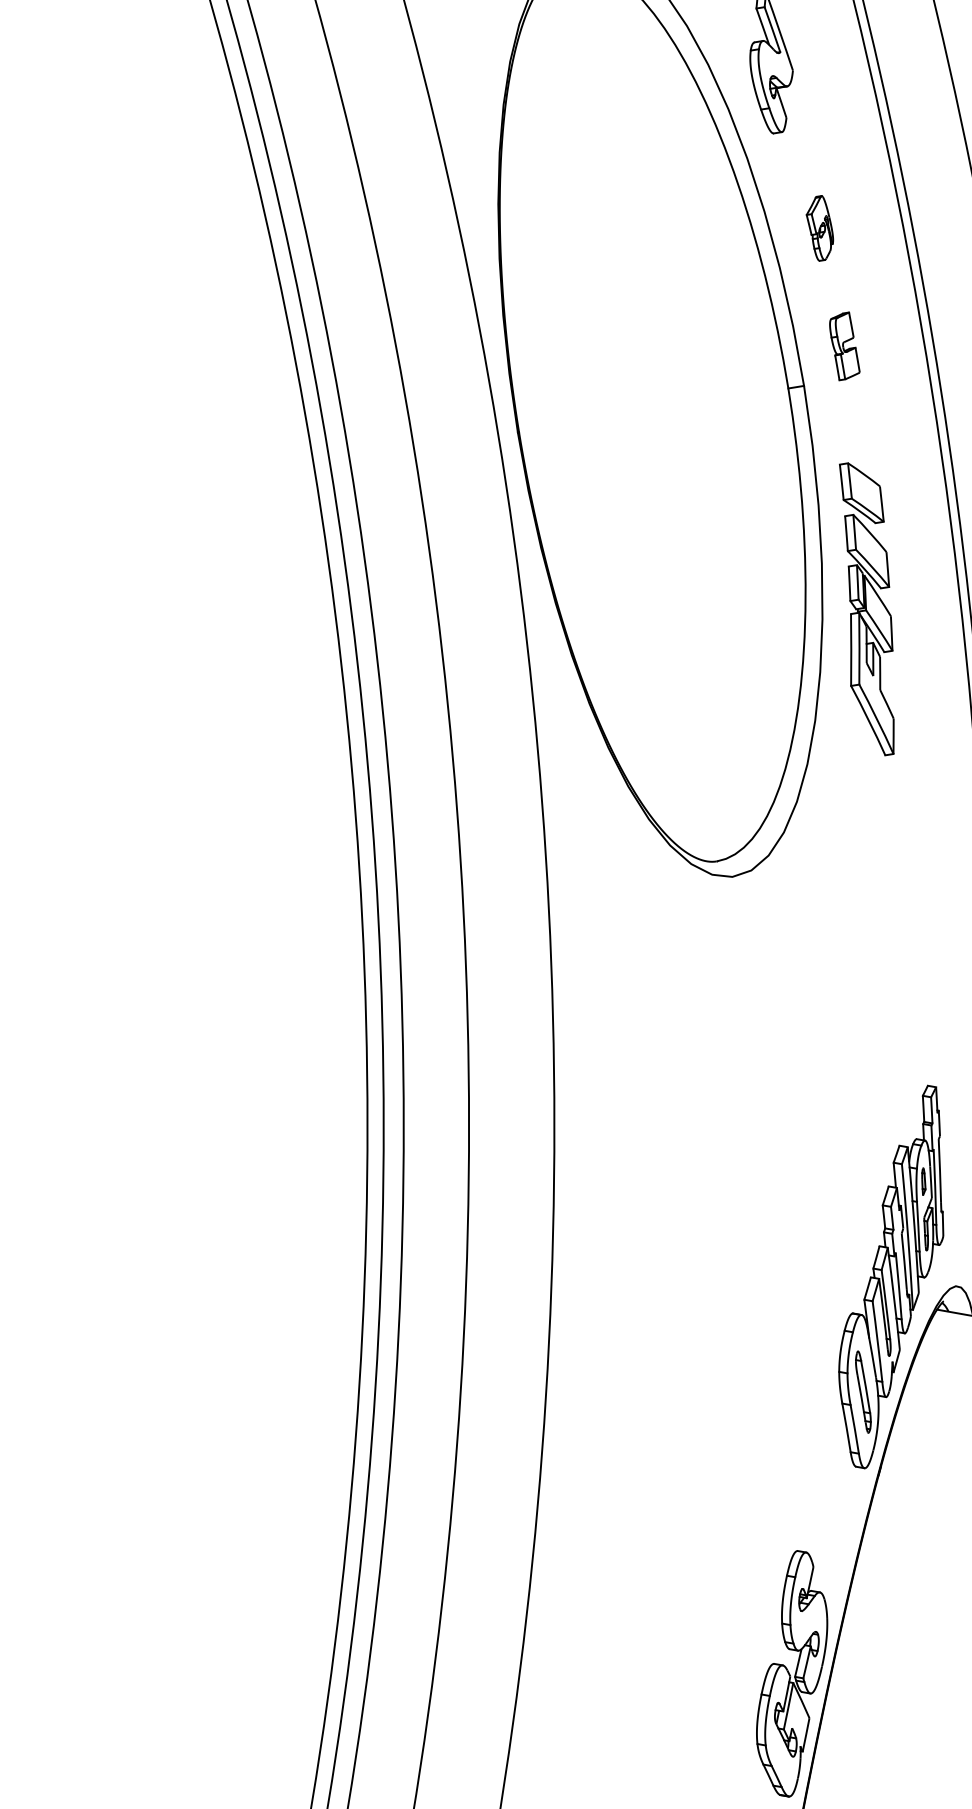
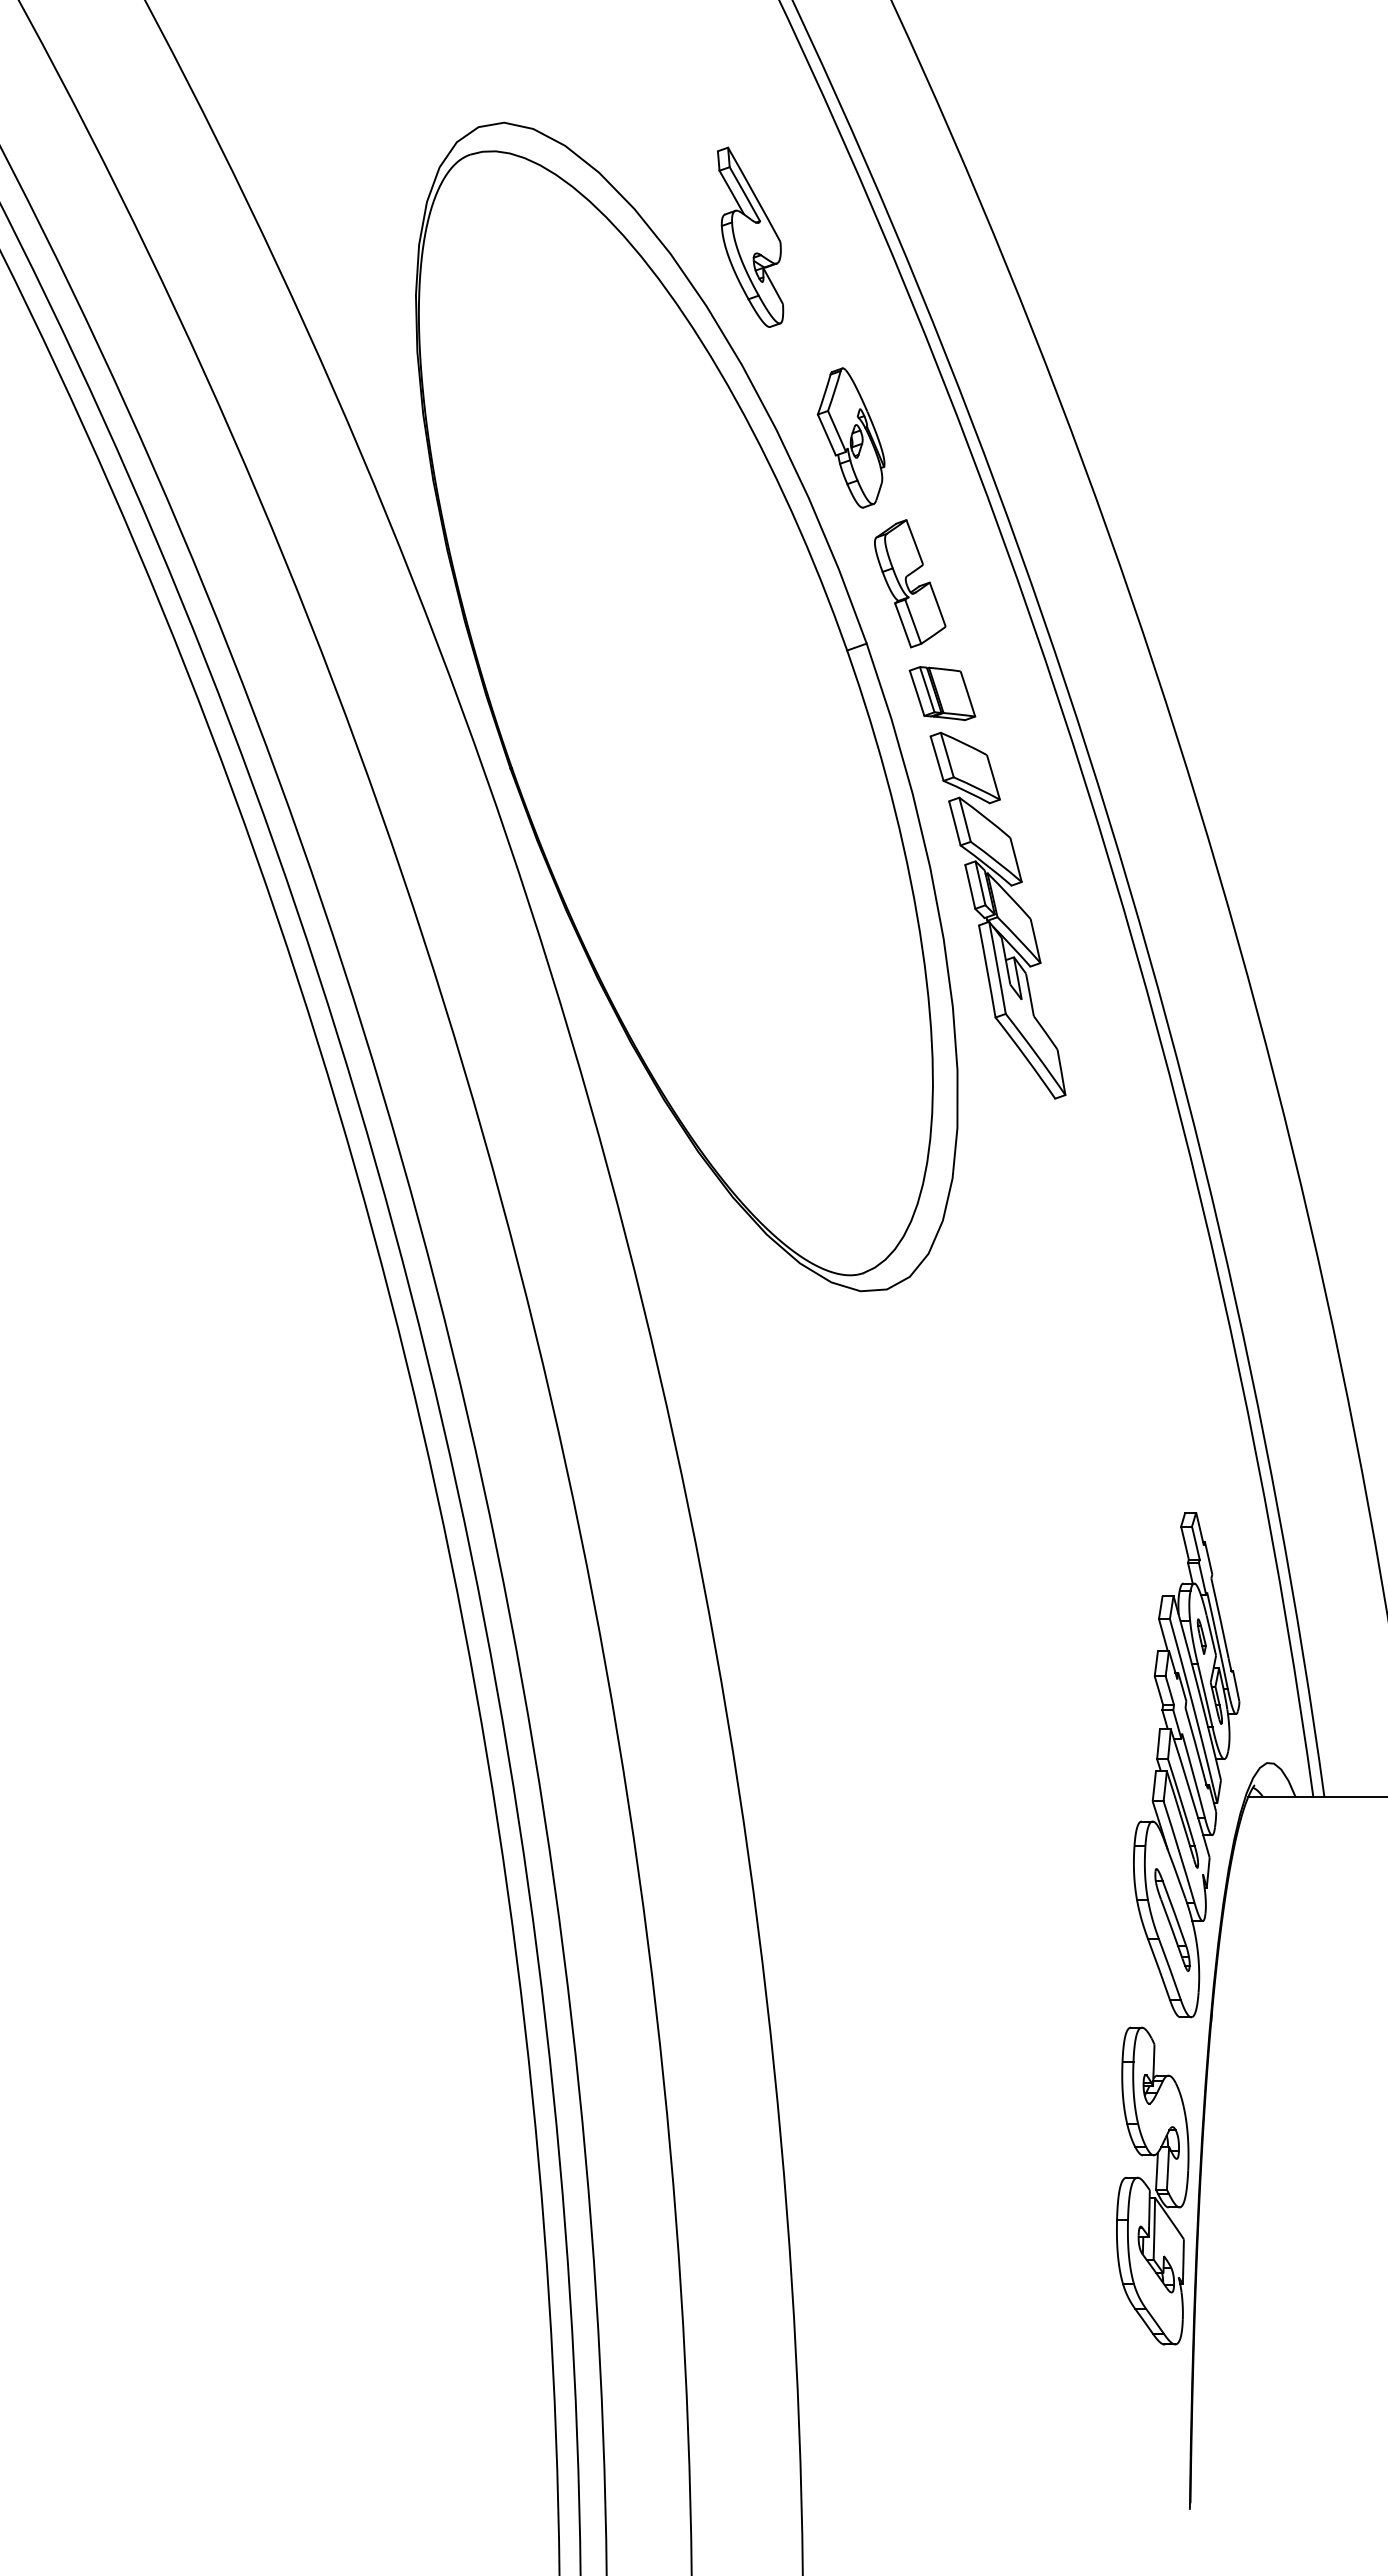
part: (819, 227) -> (850, 437), size x1.67
part: (845, 346) -> (910, 583), size x1.43
part: (854, 433) -> (942, 693), added
part: (792, 1673) -> (1152, 2185), moved

